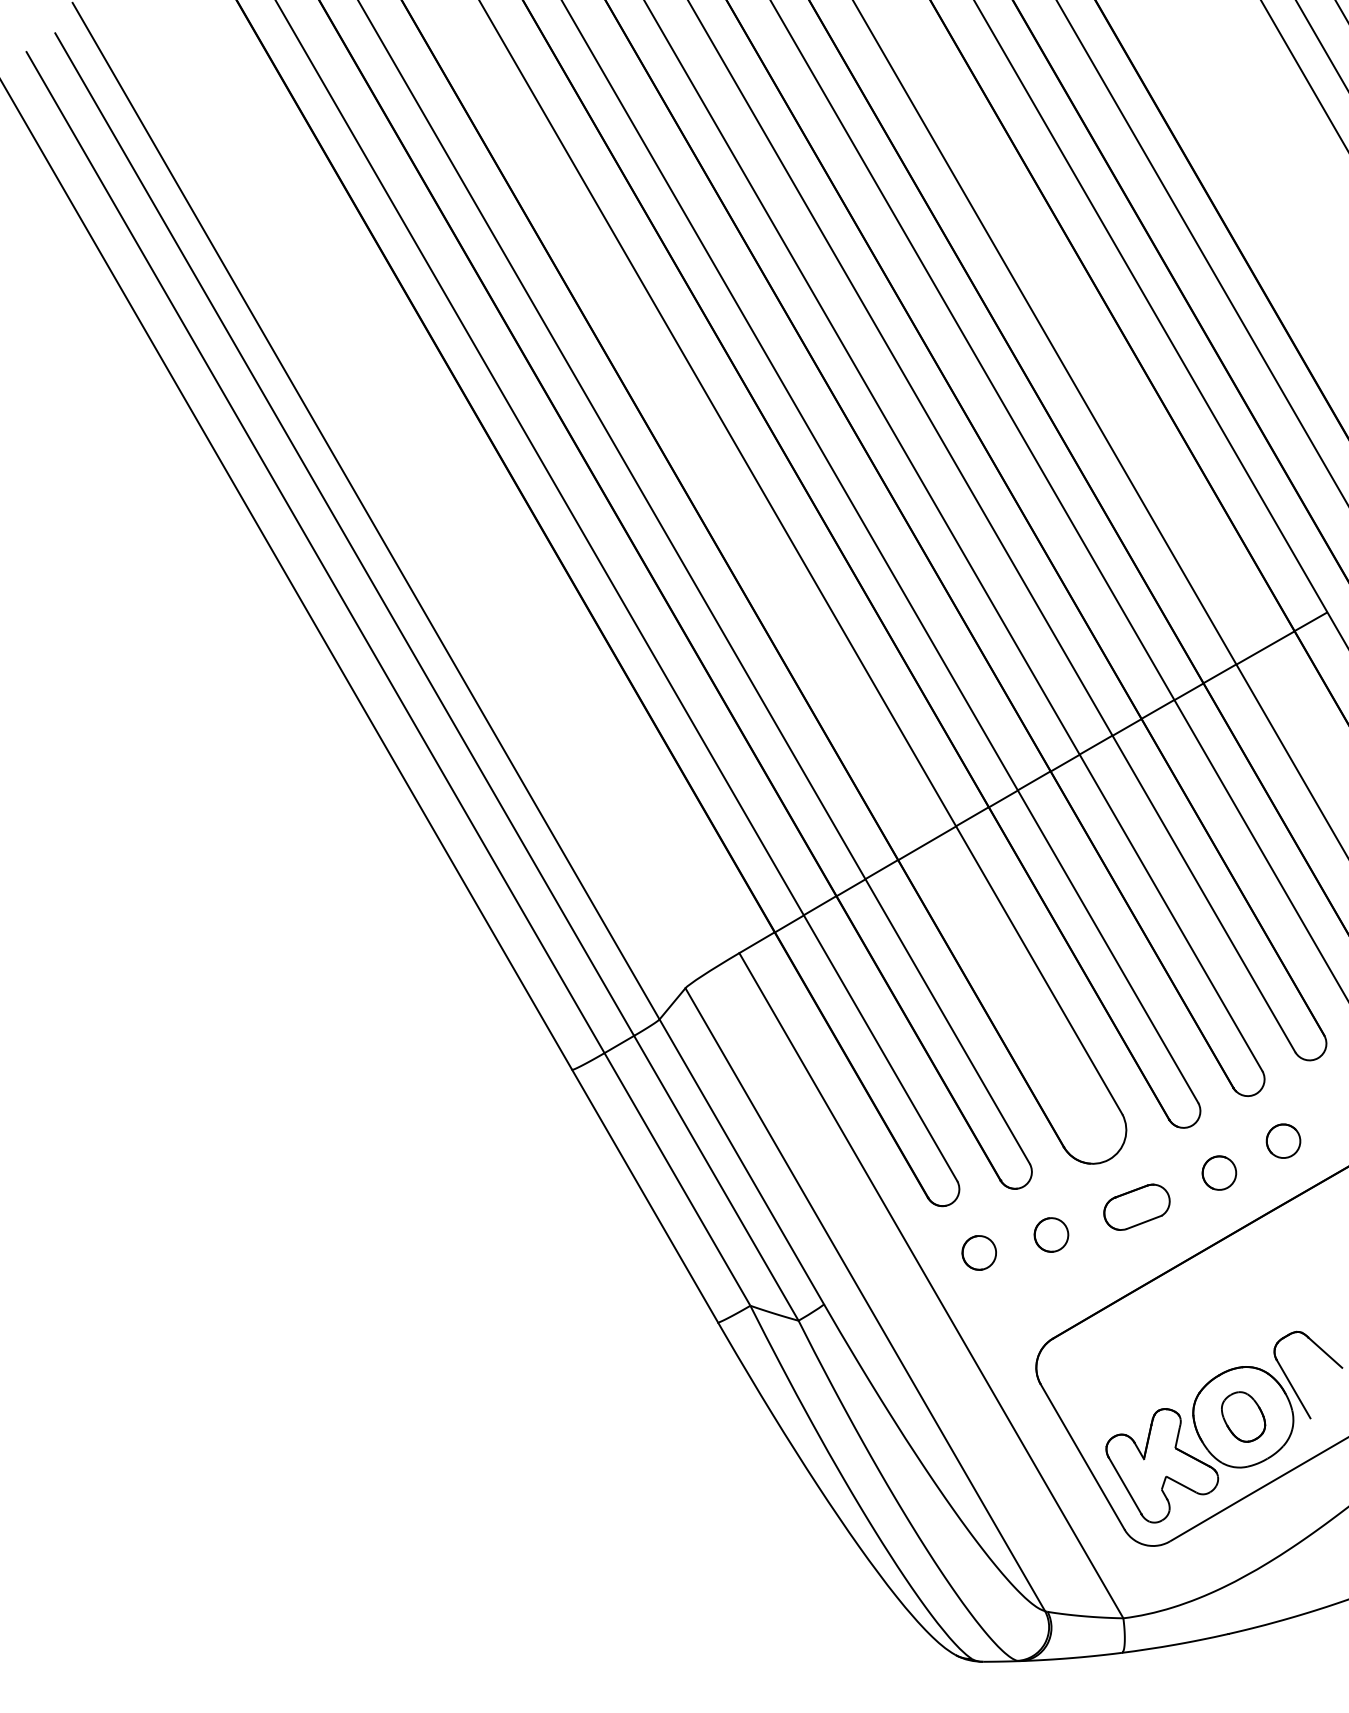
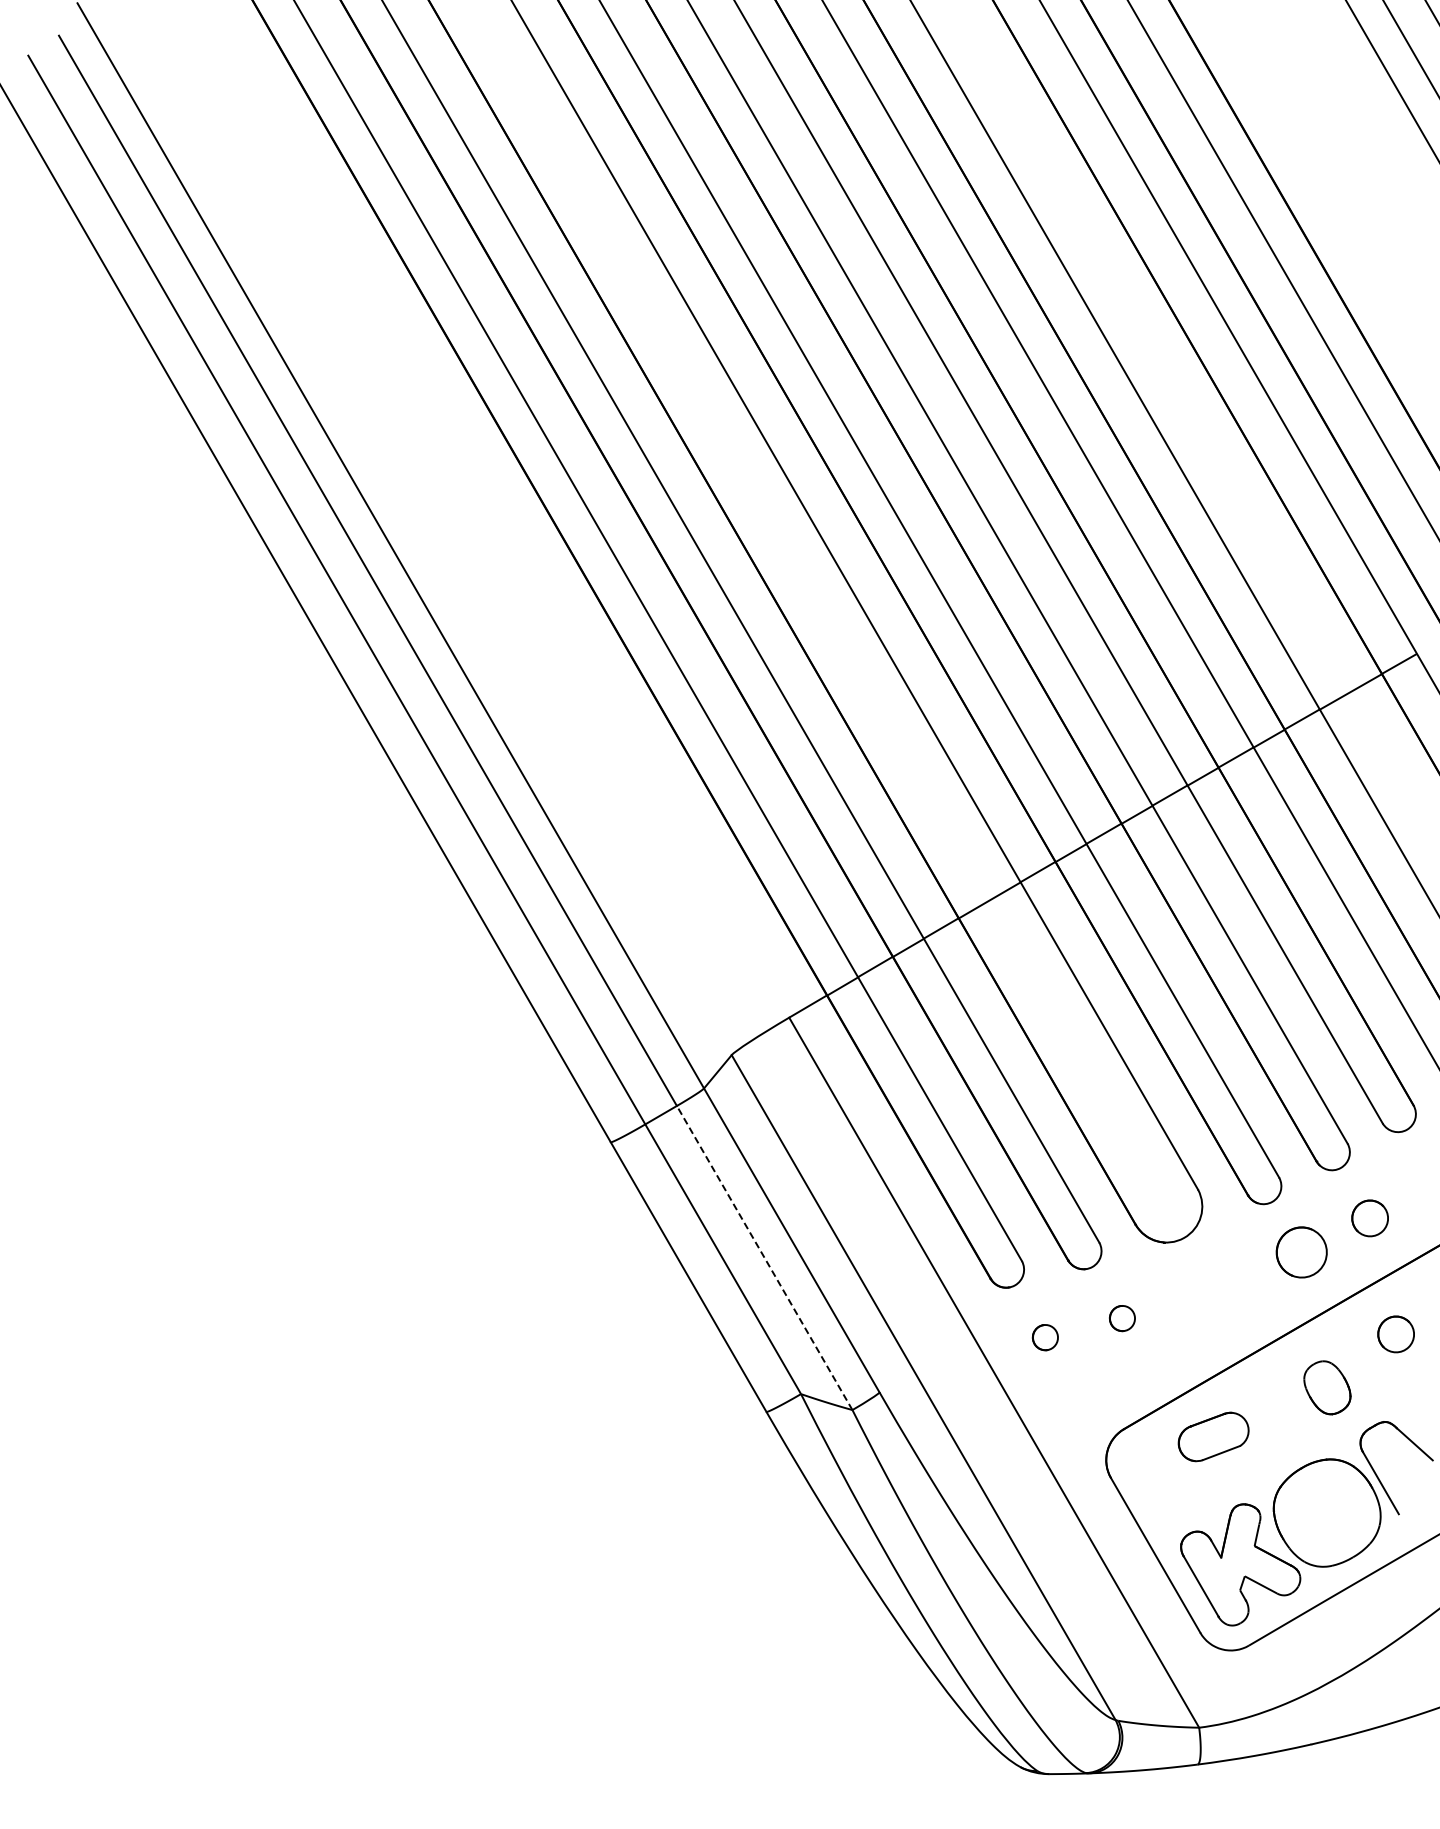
part: (1219, 1173) -> (1301, 1252), size x1.4
line: (716, 1178) -> (764, 1258), solid -> dashed
part: (1136, 1206) -> (1213, 1436), moved
part: (1051, 1234) -> (1122, 1318), size x0.7
part: (1307, 1249) -> (1395, 1334), added
part: (979, 1252) -> (1045, 1337), size x0.7
part: (1243, 1416) -> (1327, 1387), moved

